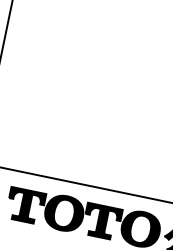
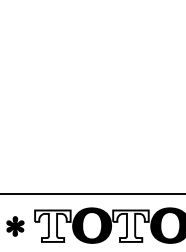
fill: (25, 205) -> (52, 225), removed
fill: (101, 220) -> (130, 225), removed

